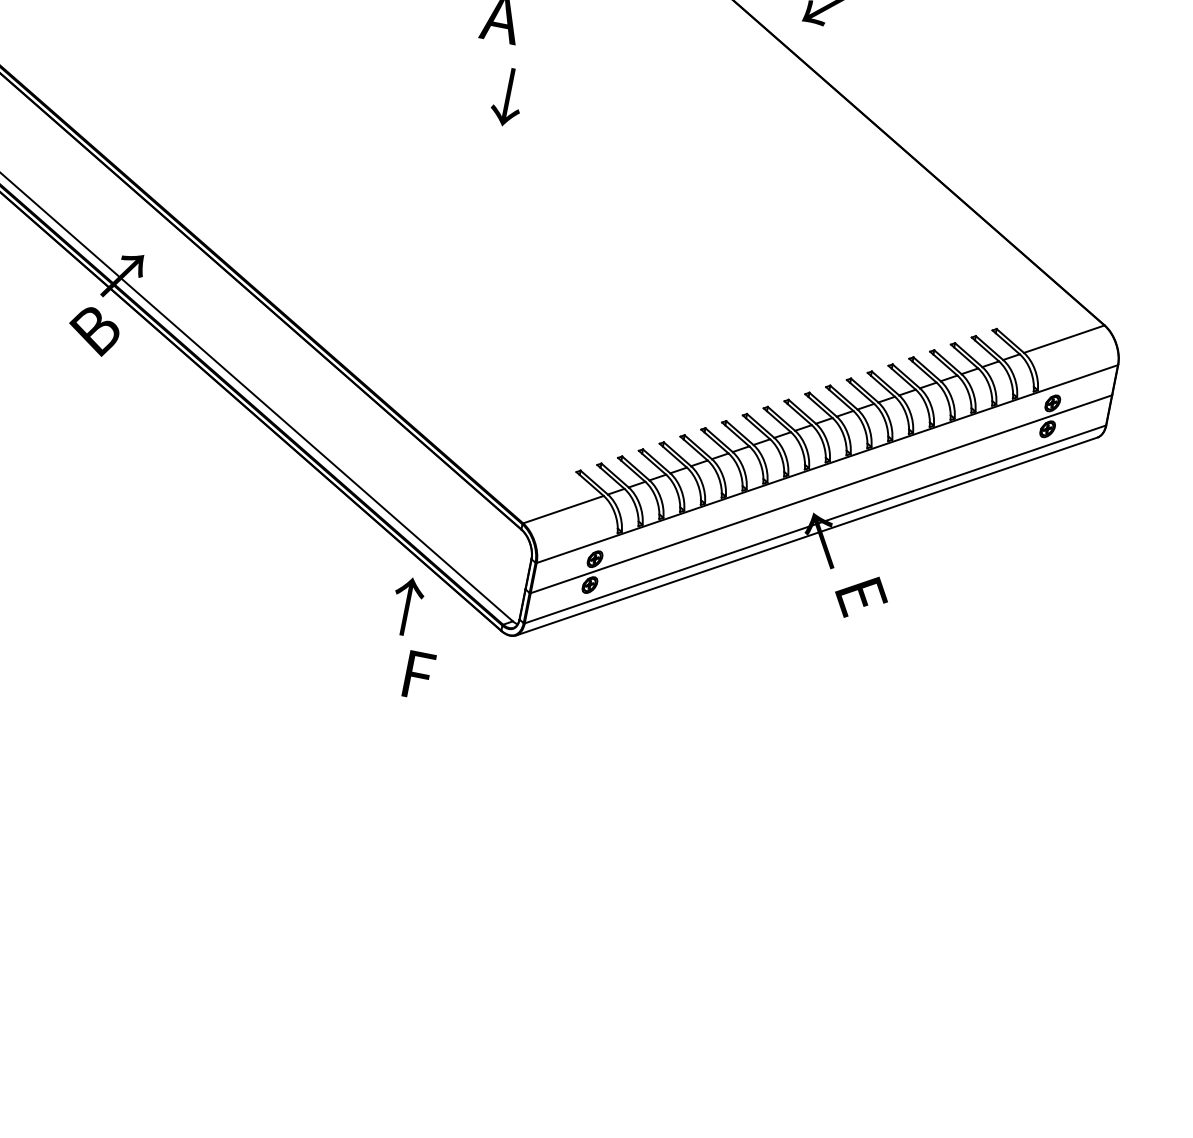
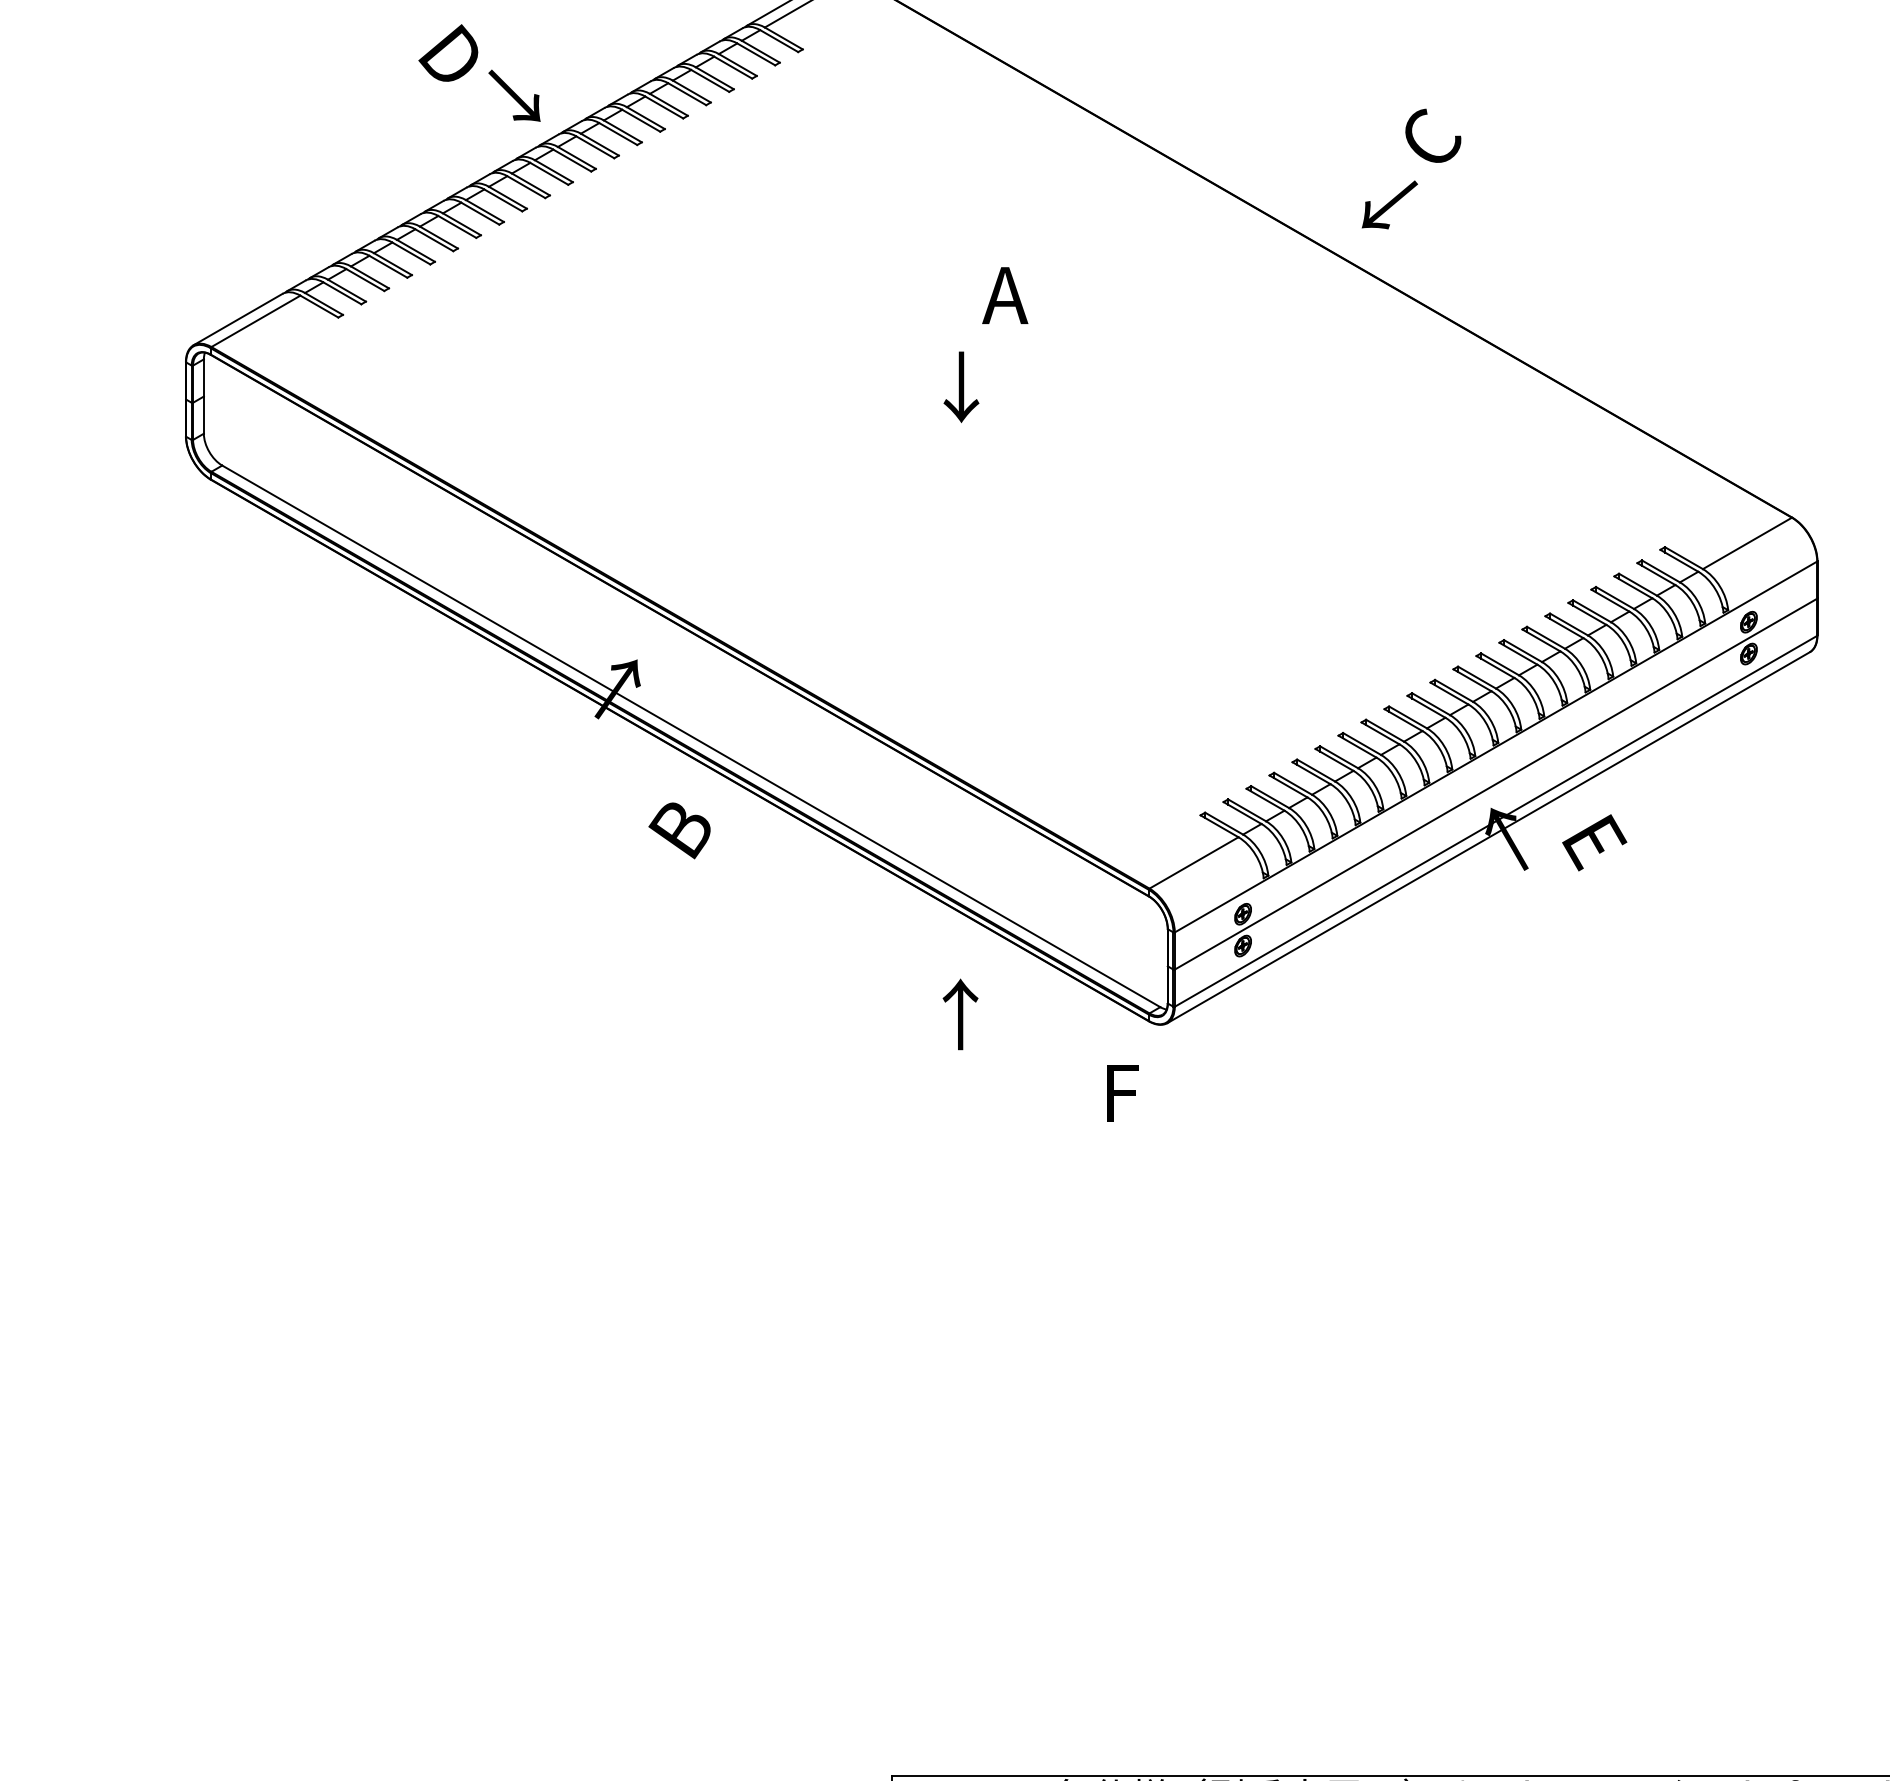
text: (508, 96) -> (961, 386), moved
text: (93, 331) -> (679, 830), moved
text: (861, 596) -> (1594, 842), moved
text: (407, 606) -> (960, 1014), moved
text: (418, 675) -> (1122, 1093), moved

